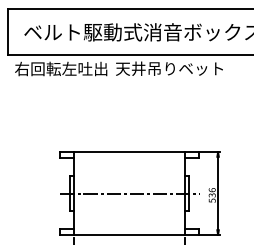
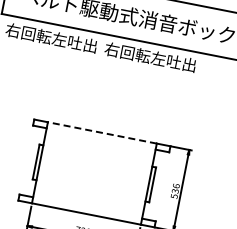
text: (169, 68) -> (157, 58), 天井吊りベット -> 右回転左吐出
line: (129, 152) -> (102, 133), solid -> dashed
line: (130, 193) -> (95, 173), removed

